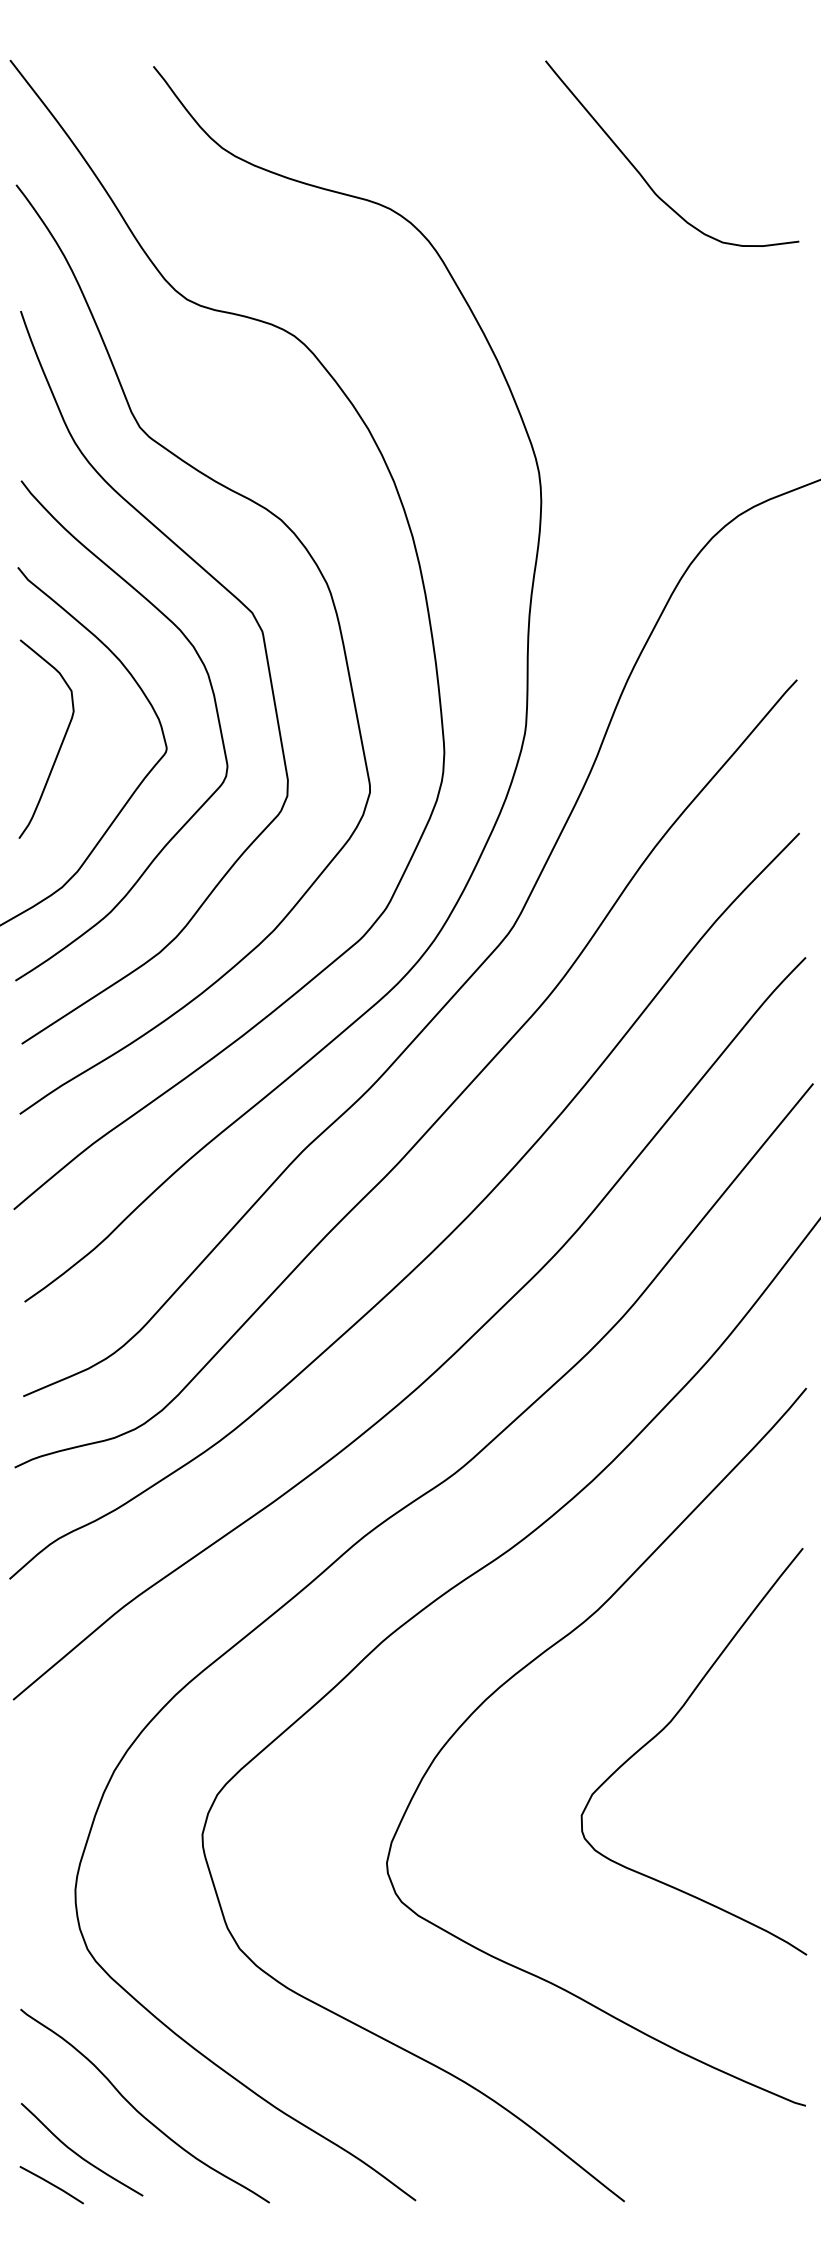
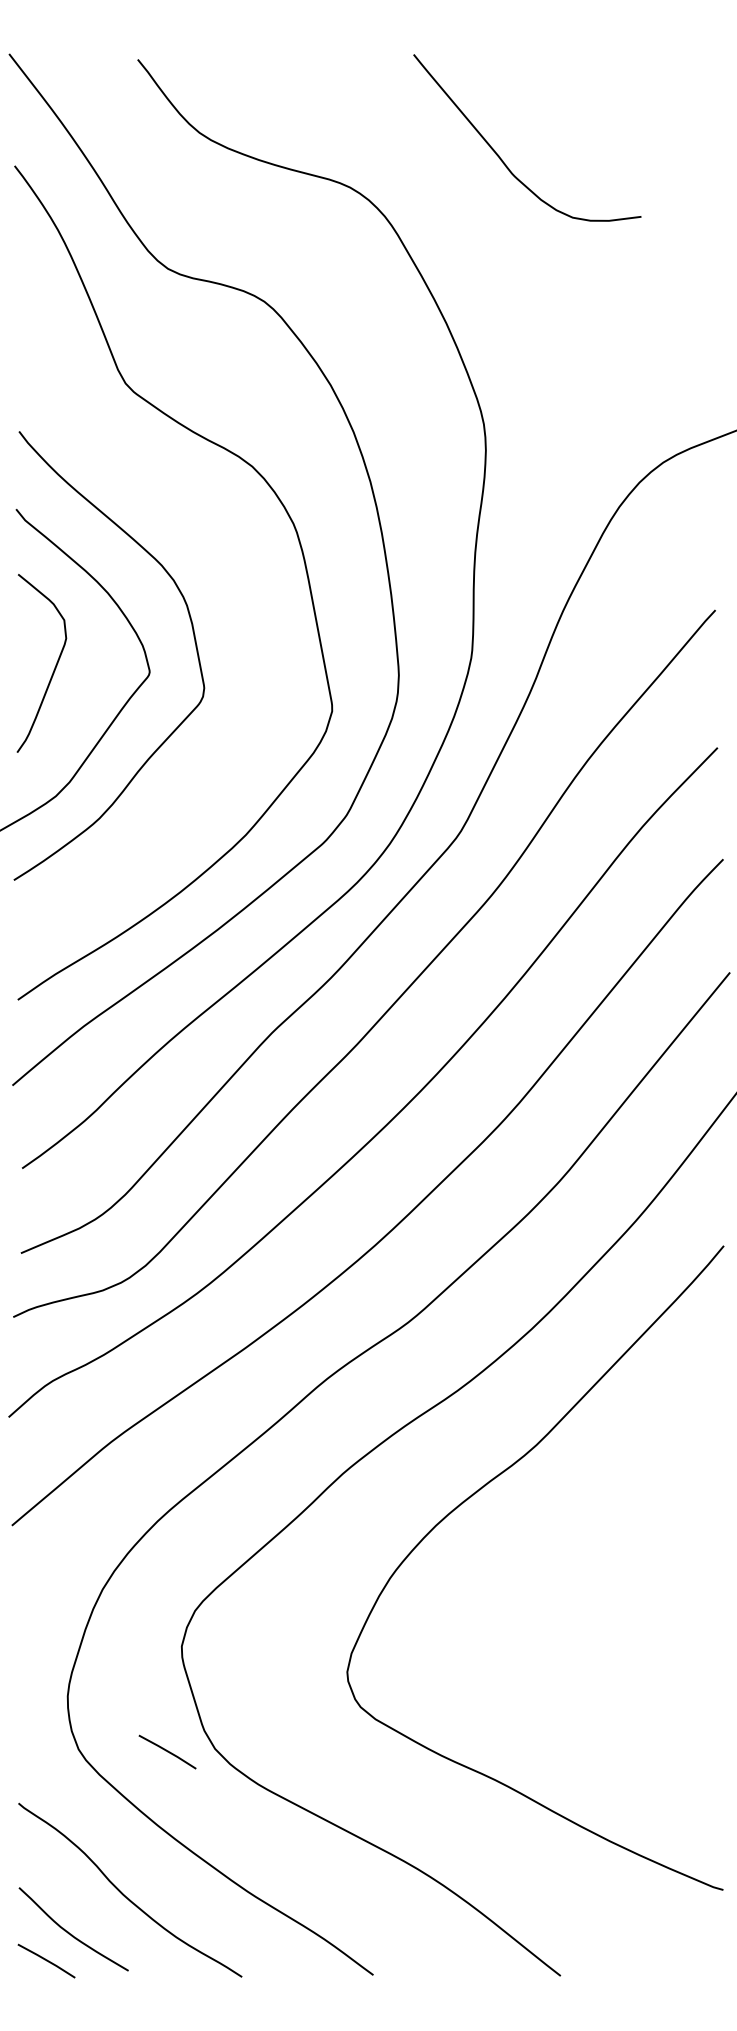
curve: (641, 173) -> (499, 155), moved
curve: (227, 592) -> (204, 531), removed
curve: (667, 1726) -> (599, 1549), removed
line: (186, 1951) -> (167, 1751), added

